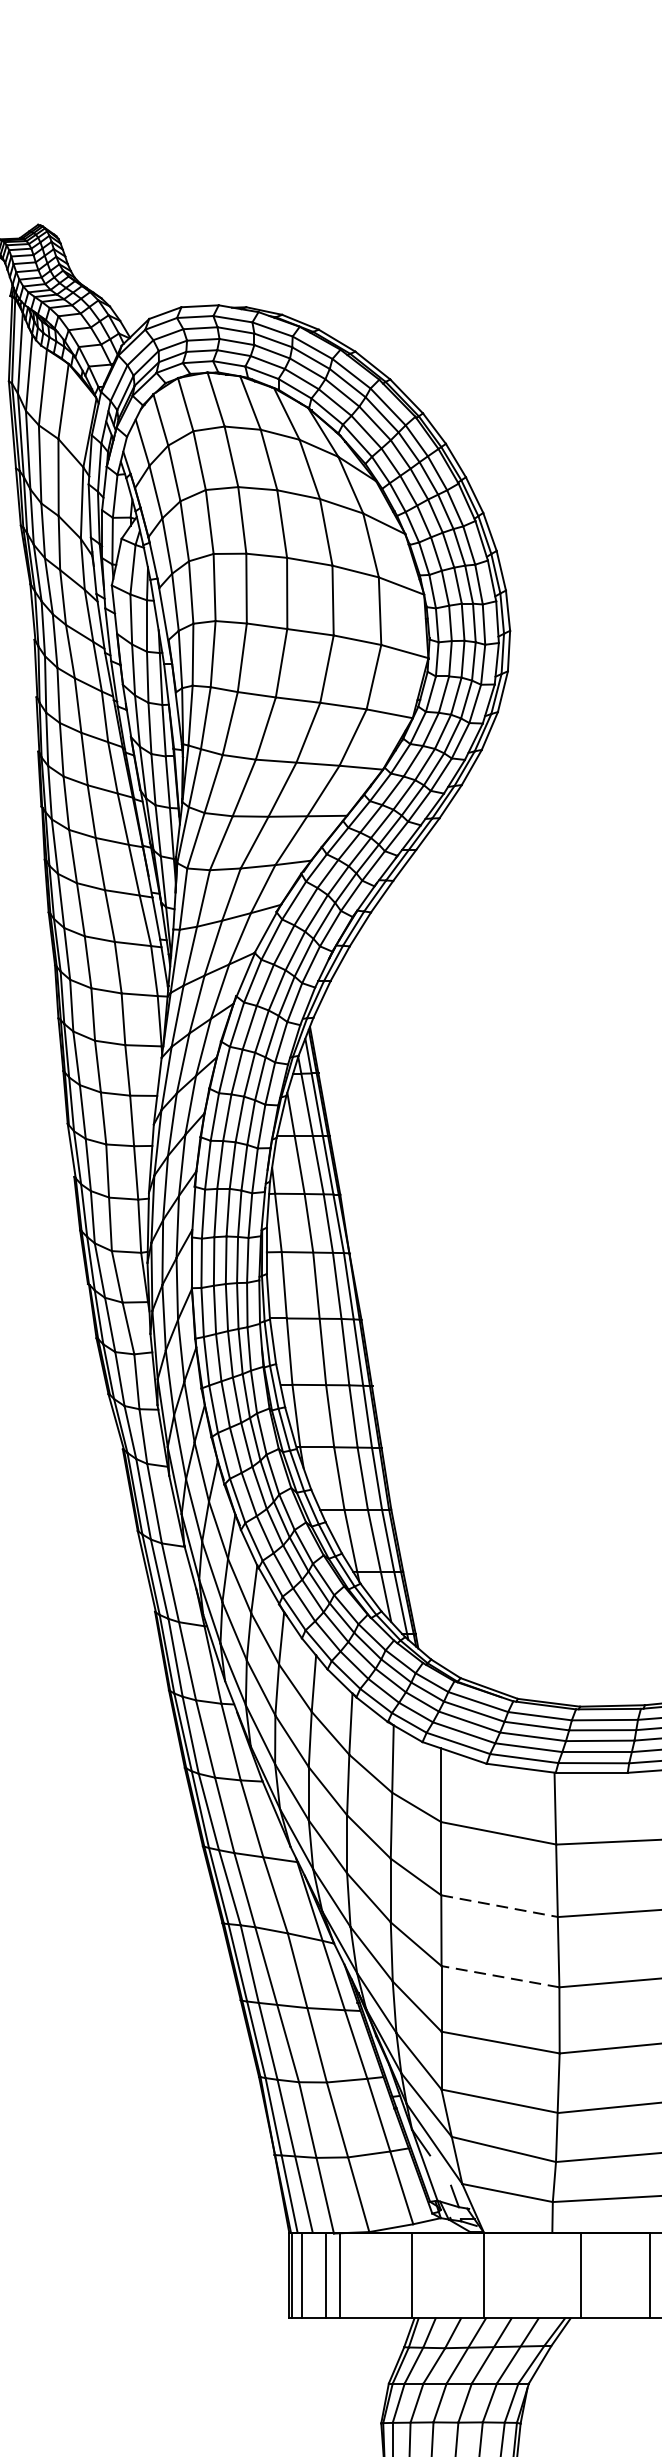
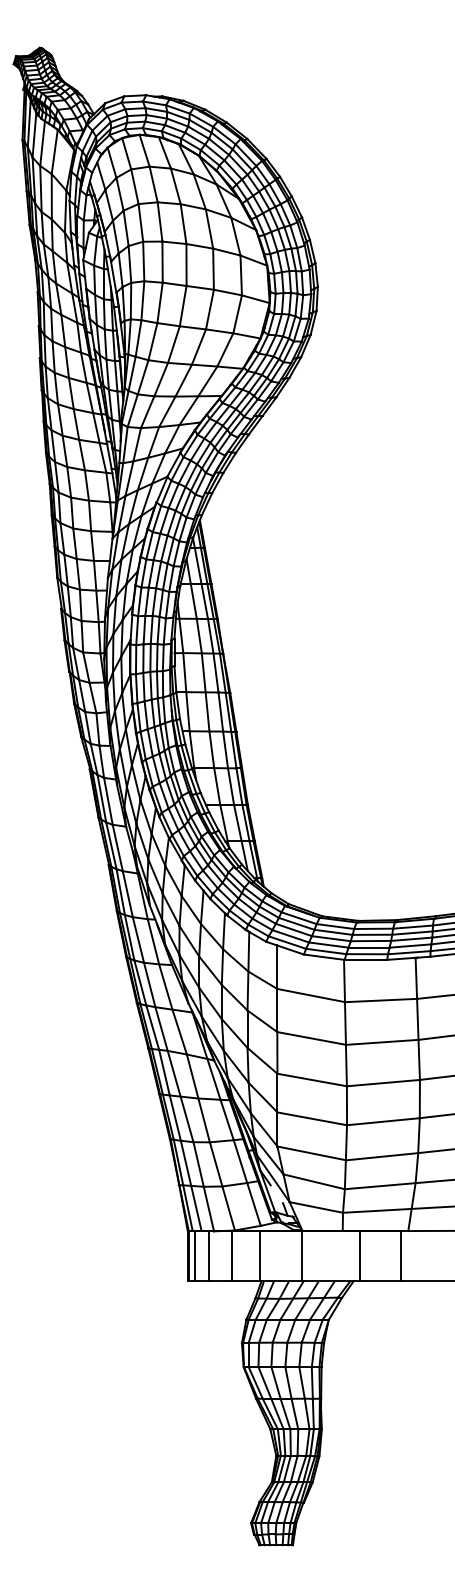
line: (501, 1906) -> (312, 1038), dashed -> solid
line: (499, 1975) -> (311, 1079), dashed -> solid
line: (339, 2274) -> (231, 1255), moved

